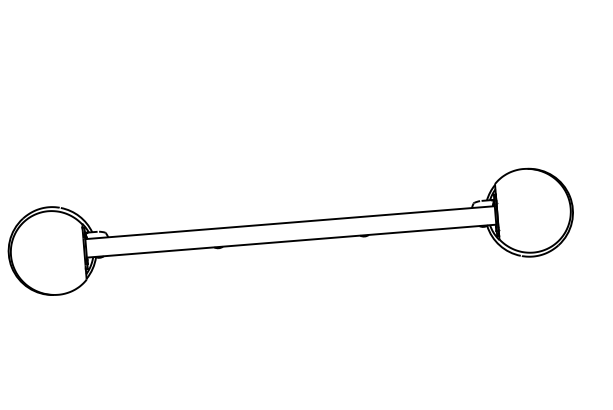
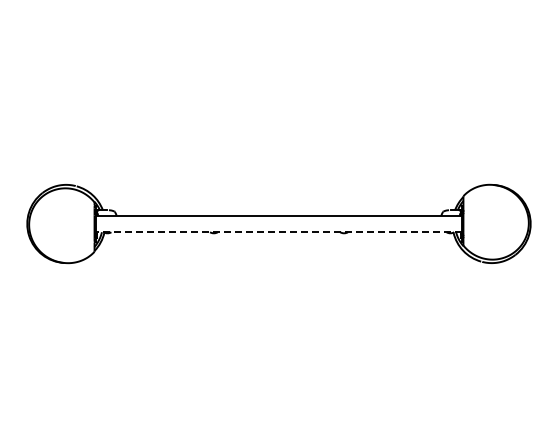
line: (291, 241) -> (278, 232), solid -> dashed

